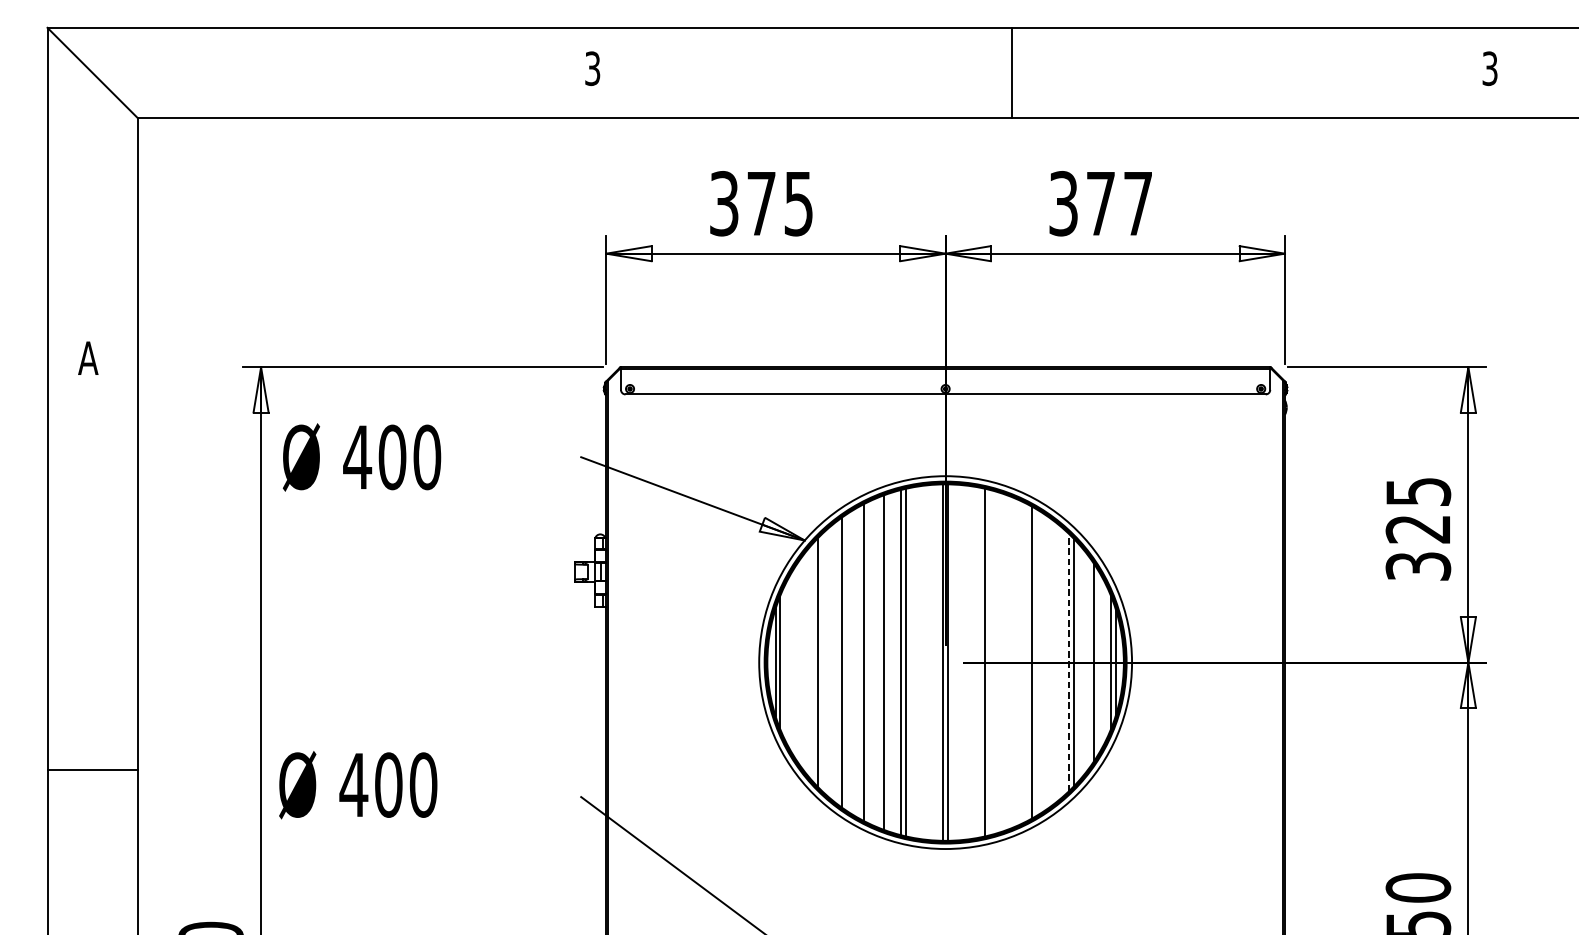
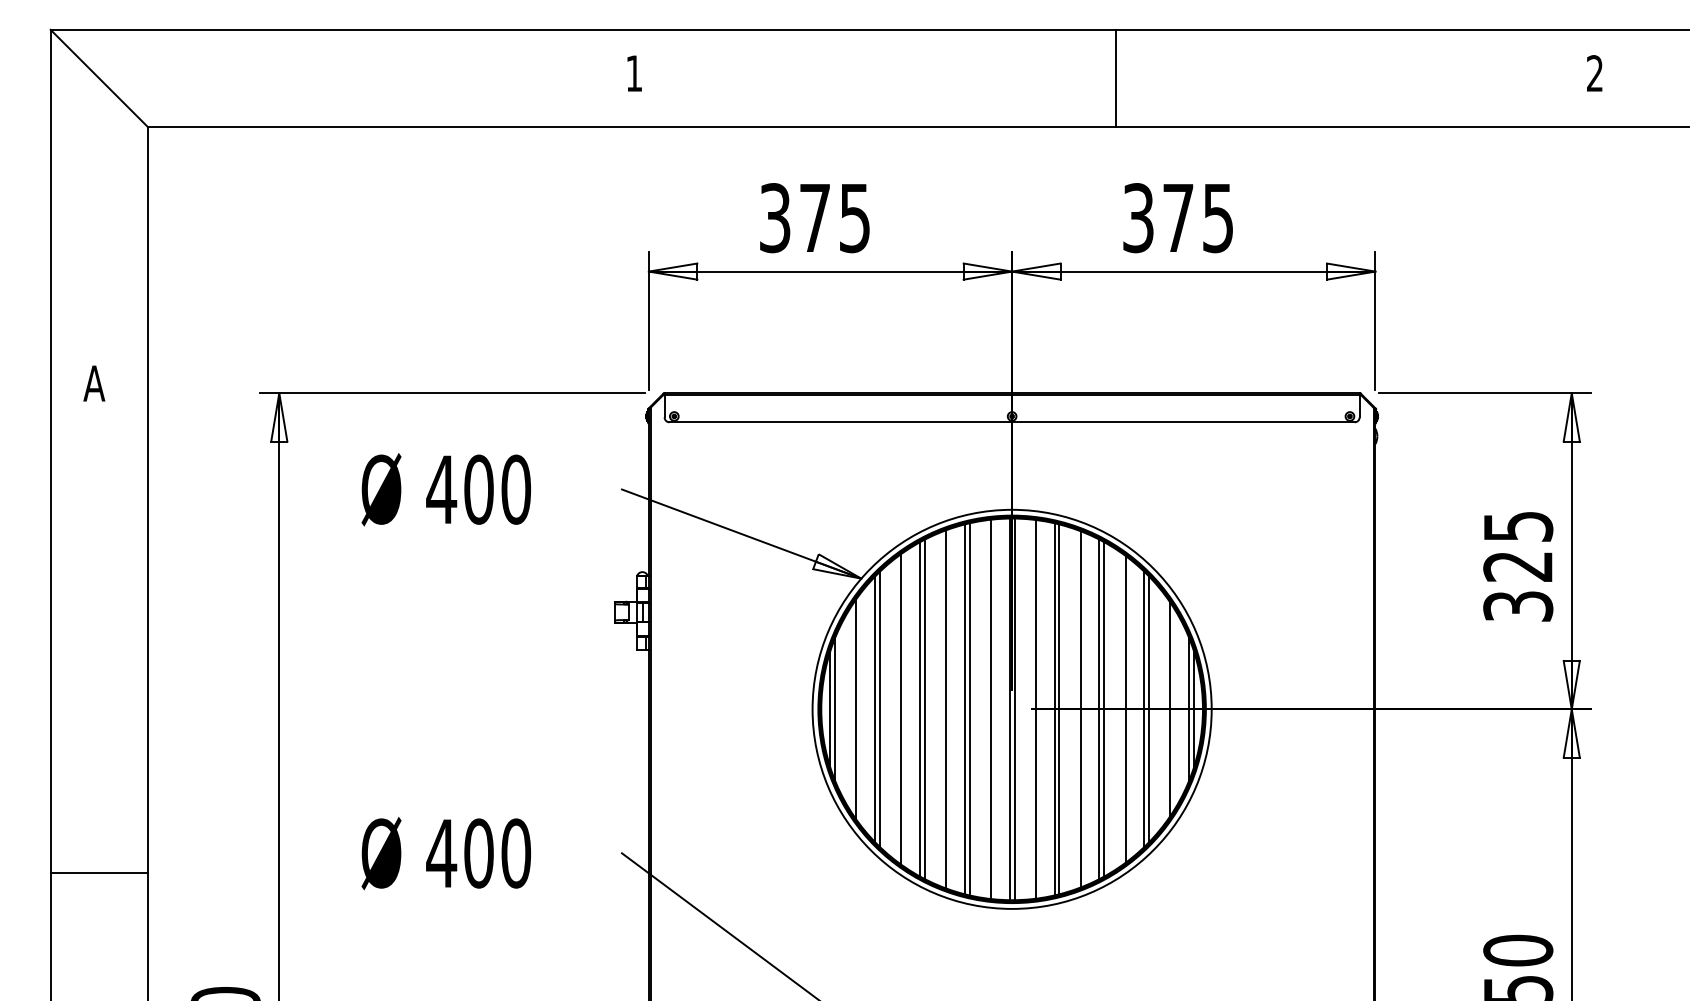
text: (592, 68) -> (634, 73), 3 -> 1
text: (1489, 68) -> (1594, 73), 3 -> 2
line: (1012, 72) -> (1116, 77), moved
text: (1137, 204) -> (1217, 218), 377 -> 375
text: (361, 457) -> (445, 489), moved
line: (821, 661) -> (879, 708), added
line: (1051, 661) -> (1125, 708), added
line: (800, 662) -> (856, 709), added
line: (859, 662) -> (919, 709), added
line: (925, 662) -> (990, 709), added
line: (967, 662) -> (1035, 709), added
line: (989, 662) -> (1059, 709), added
line: (1009, 662) -> (1080, 709), added
line: (1027, 662) -> (1099, 709), added
line: (1069, 662) -> (1144, 709), dashed -> solid
line: (92, 770) -> (98, 872), moved
text: (357, 785) -> (445, 853), moved

